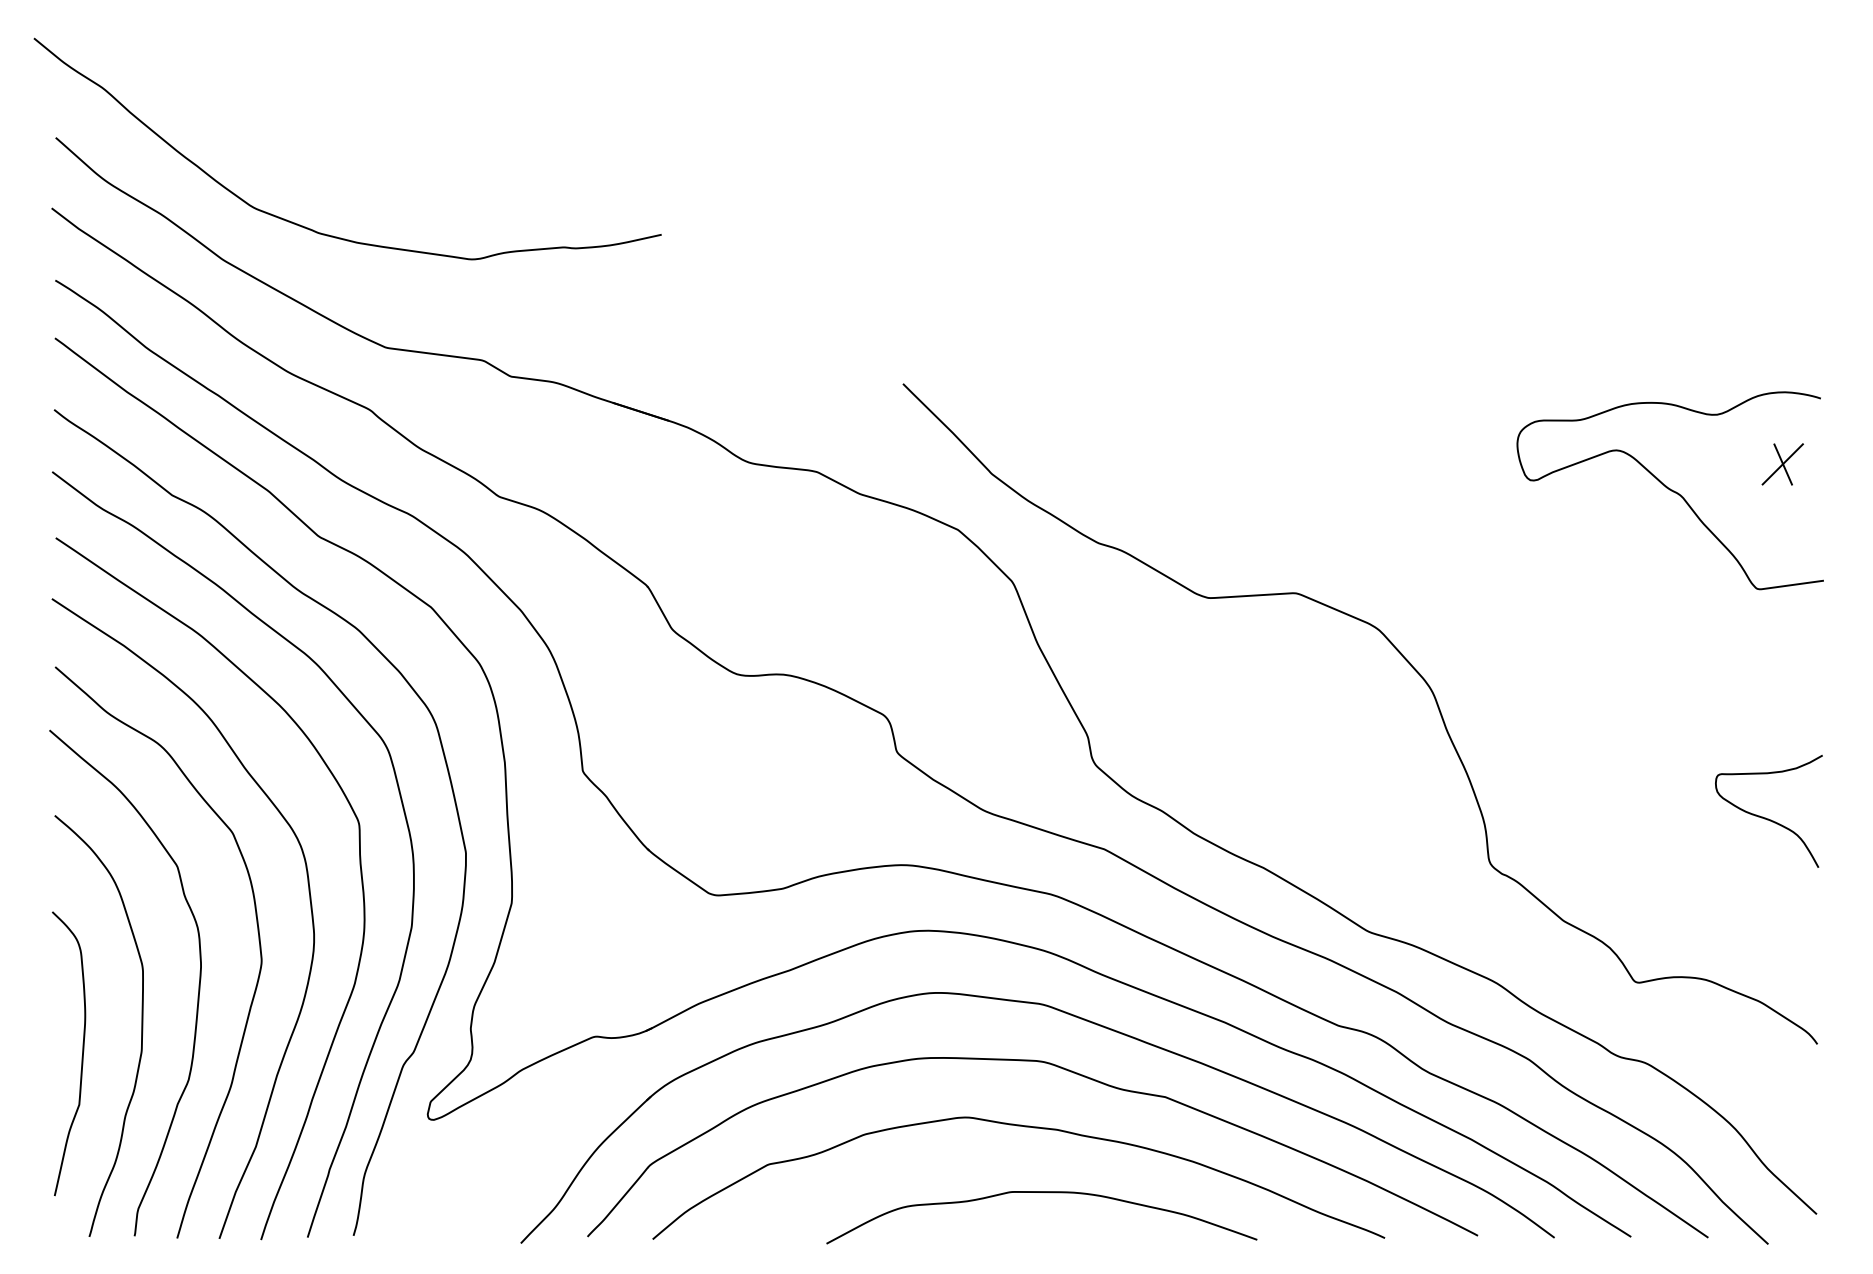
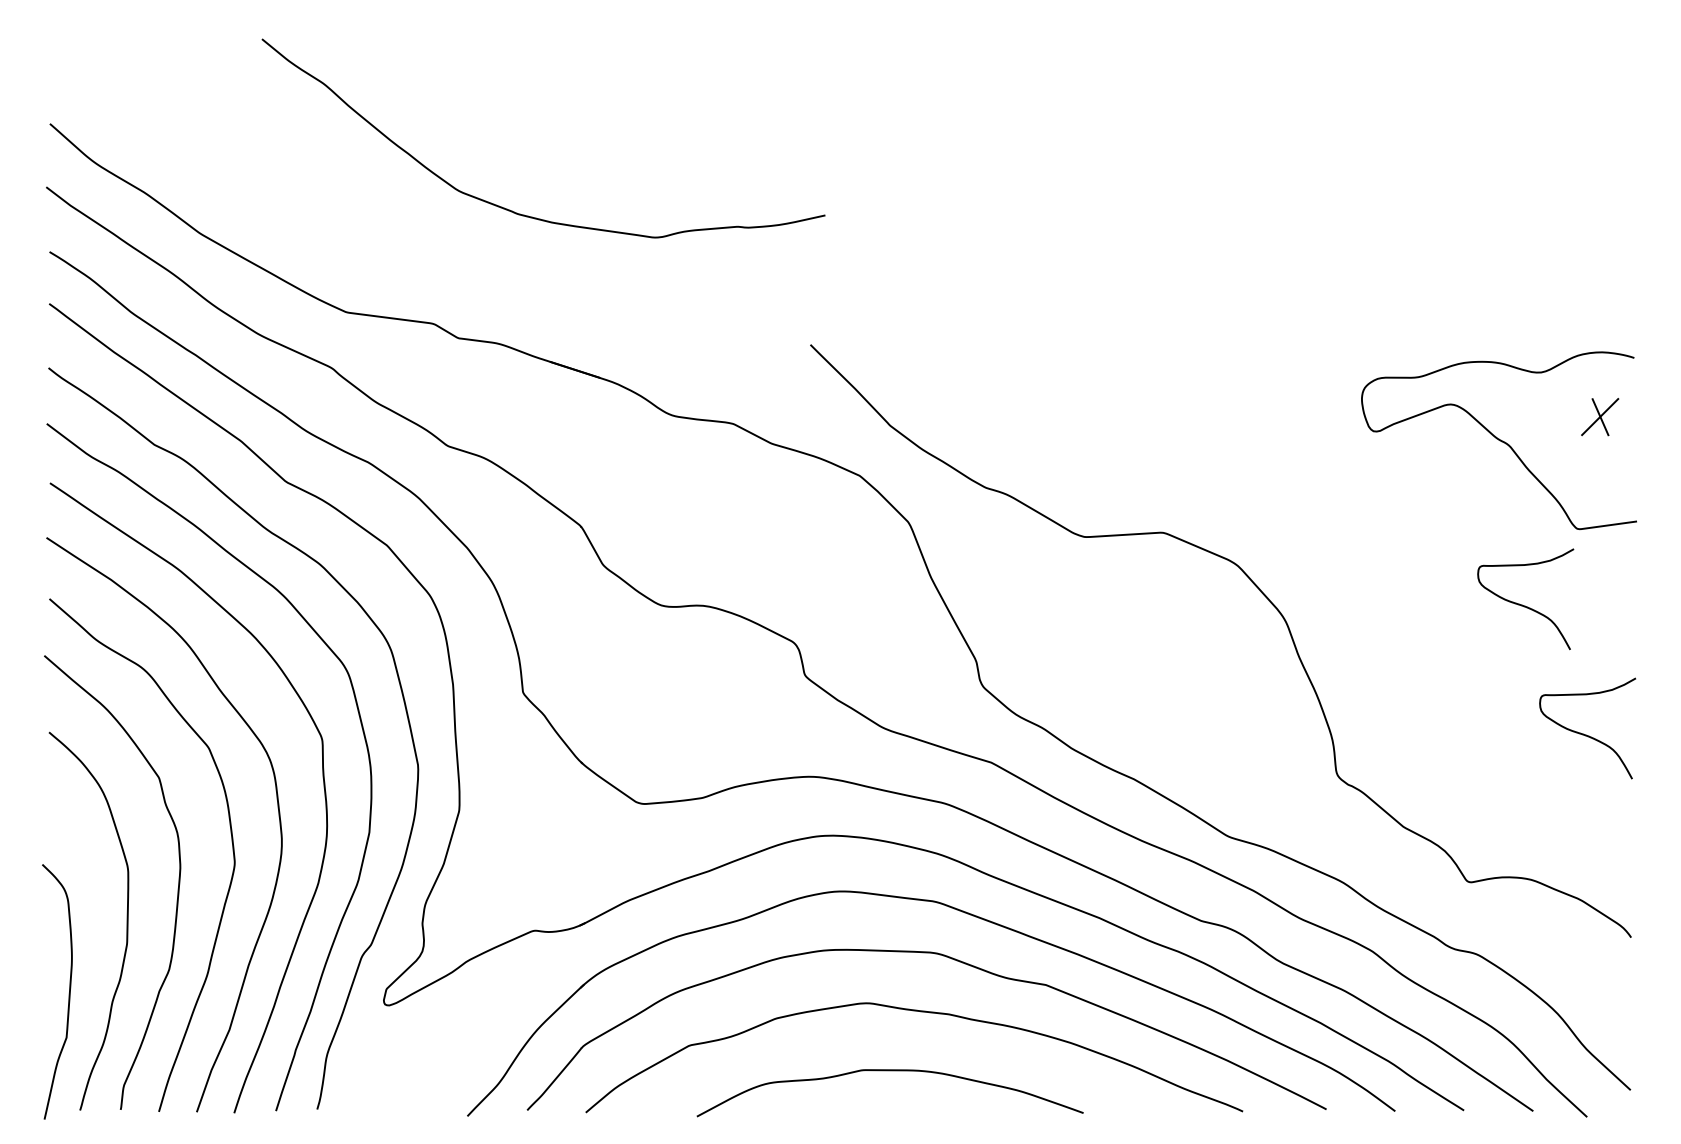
curve: (313, 229) -> (512, 210), moved
curve: (1696, 673) -> (1522, 604), added
curve: (81, 1056) -> (68, 994), moved
curve: (1041, 1192) -> (889, 1070), moved

